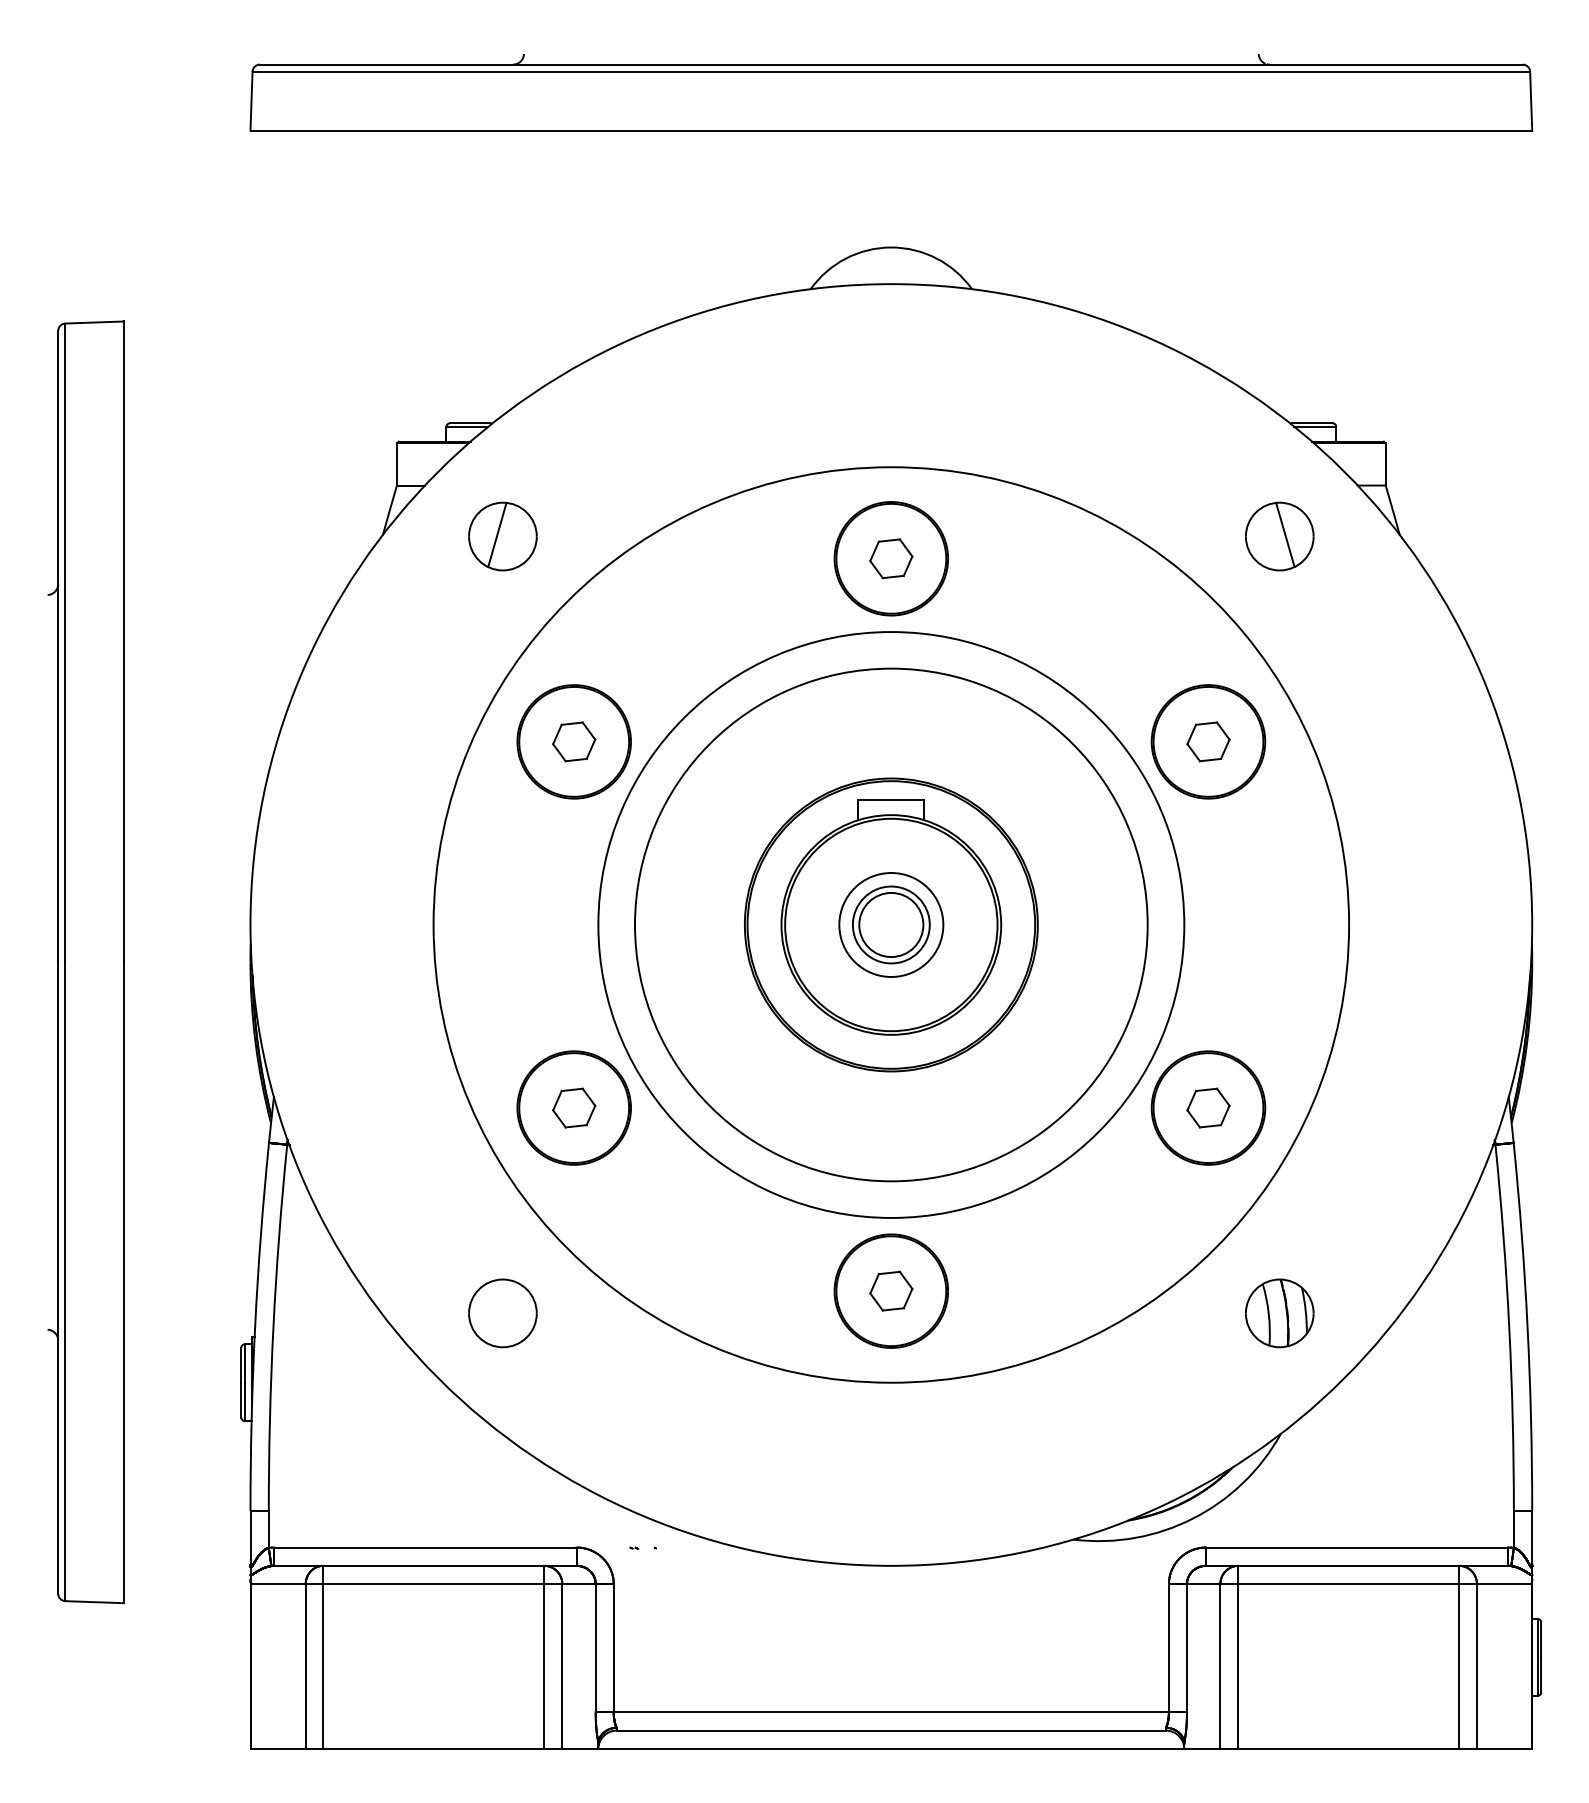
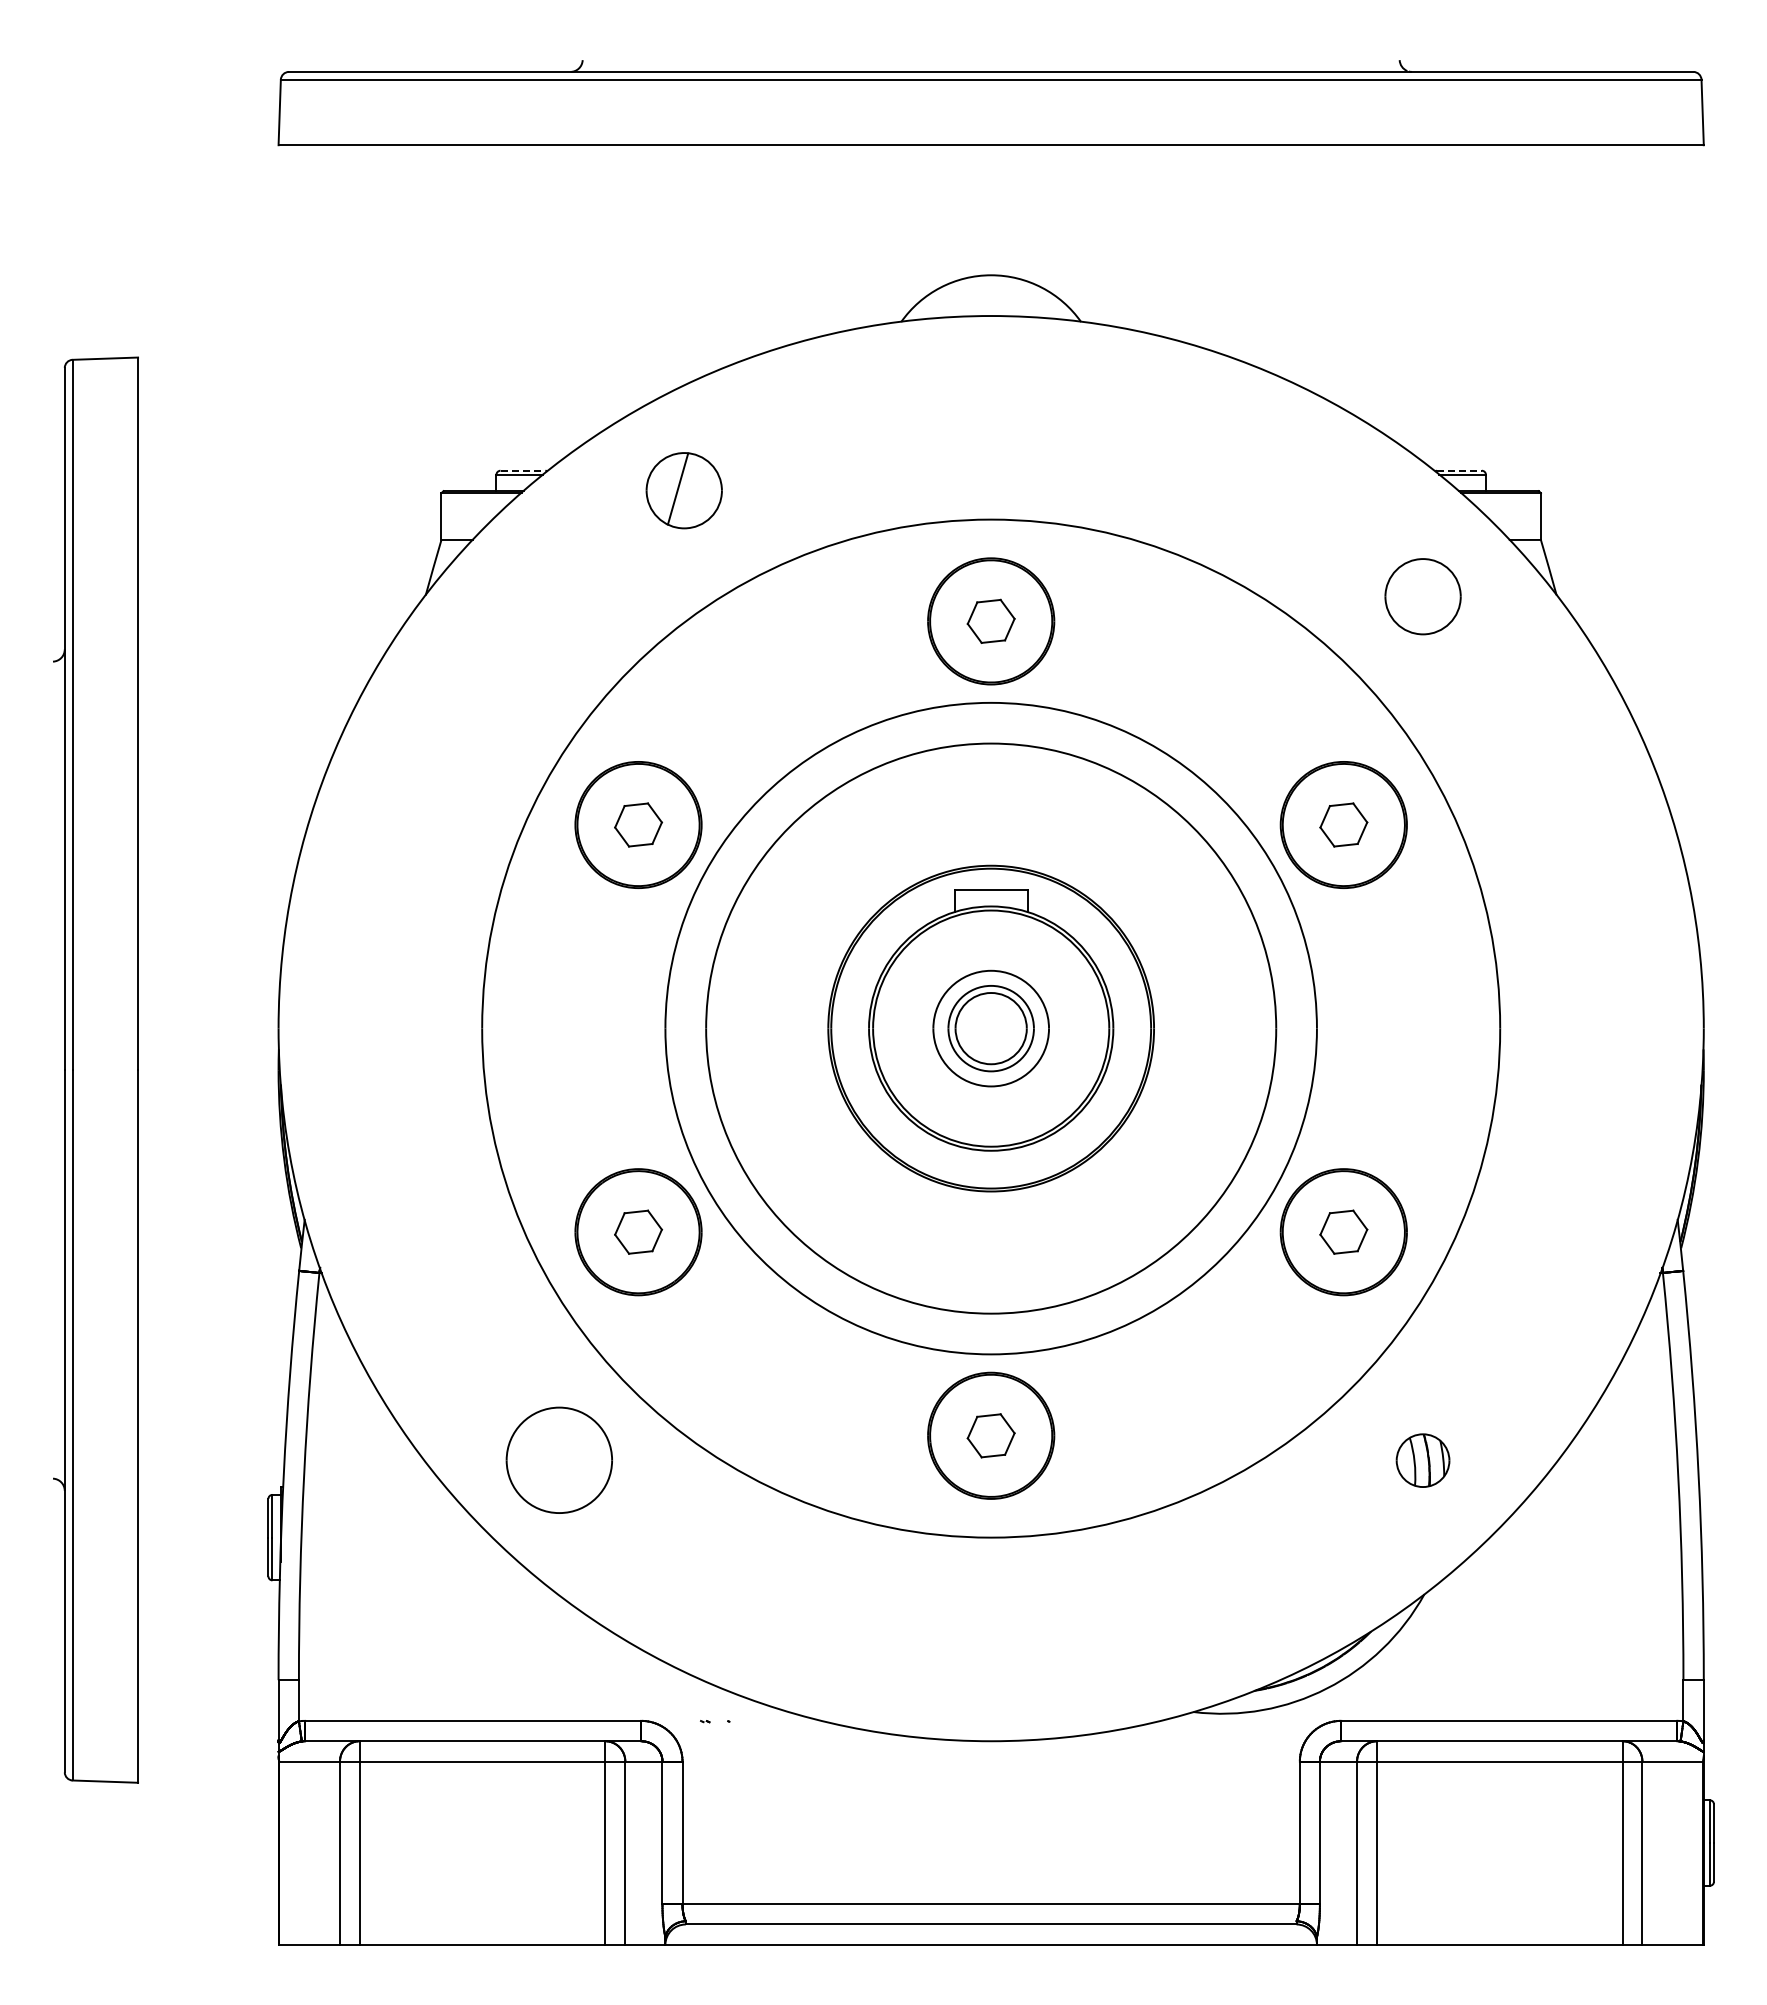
line: (470, 423) -> (523, 470), solid -> dashed
line: (1312, 423) -> (1459, 470), solid -> dashed
line: (1285, 534) -> (1429, 594), removed
part: (502, 536) -> (683, 490), moved
part: (502, 1313) -> (558, 1460), size x1.4
part: (1279, 1313) -> (1422, 1460), size x0.7

